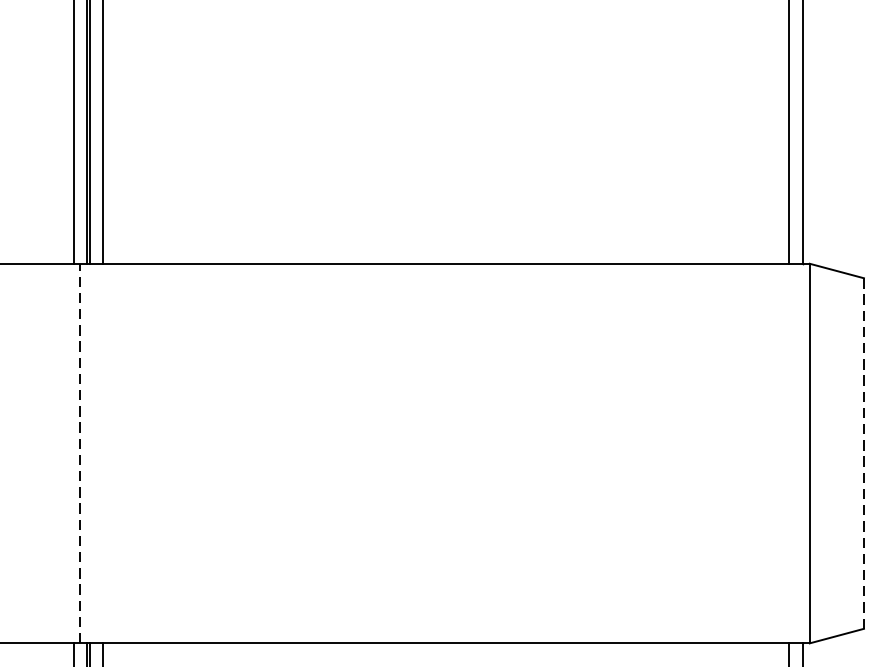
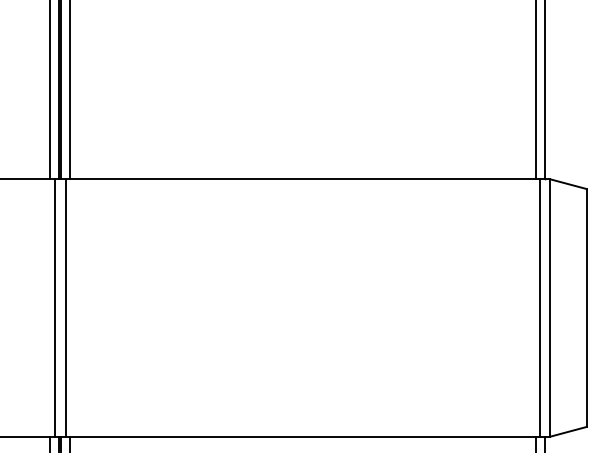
line: (96, 452) -> (65, 307), added
line: (796, 452) -> (540, 307), added
line: (863, 452) -> (586, 307), dashed -> solid
line: (80, 454) -> (54, 308), dashed -> solid

